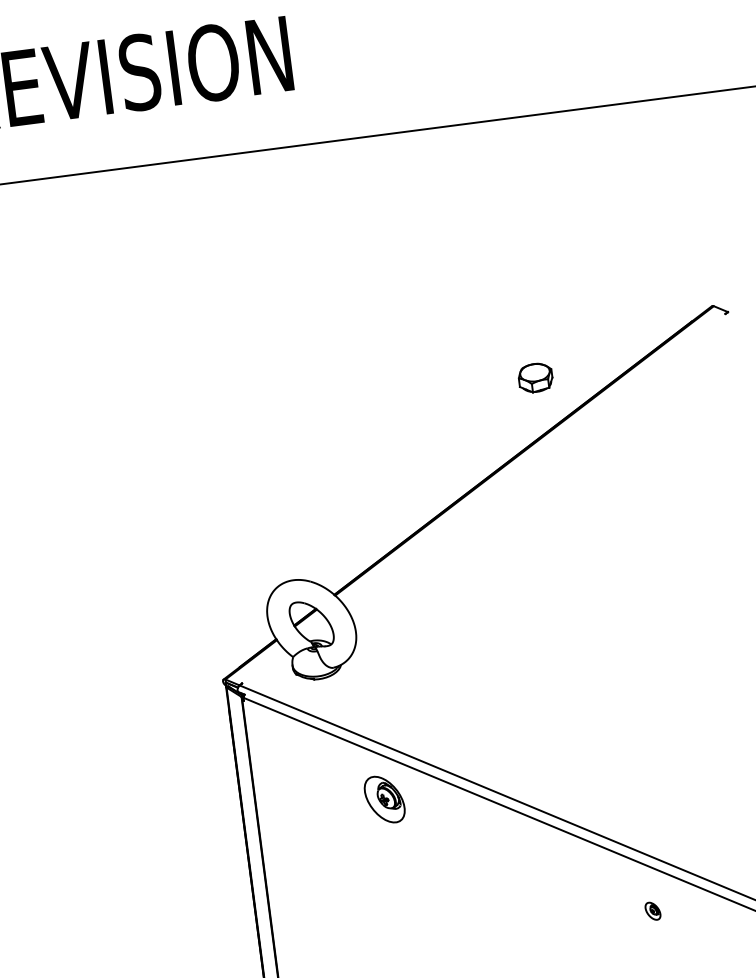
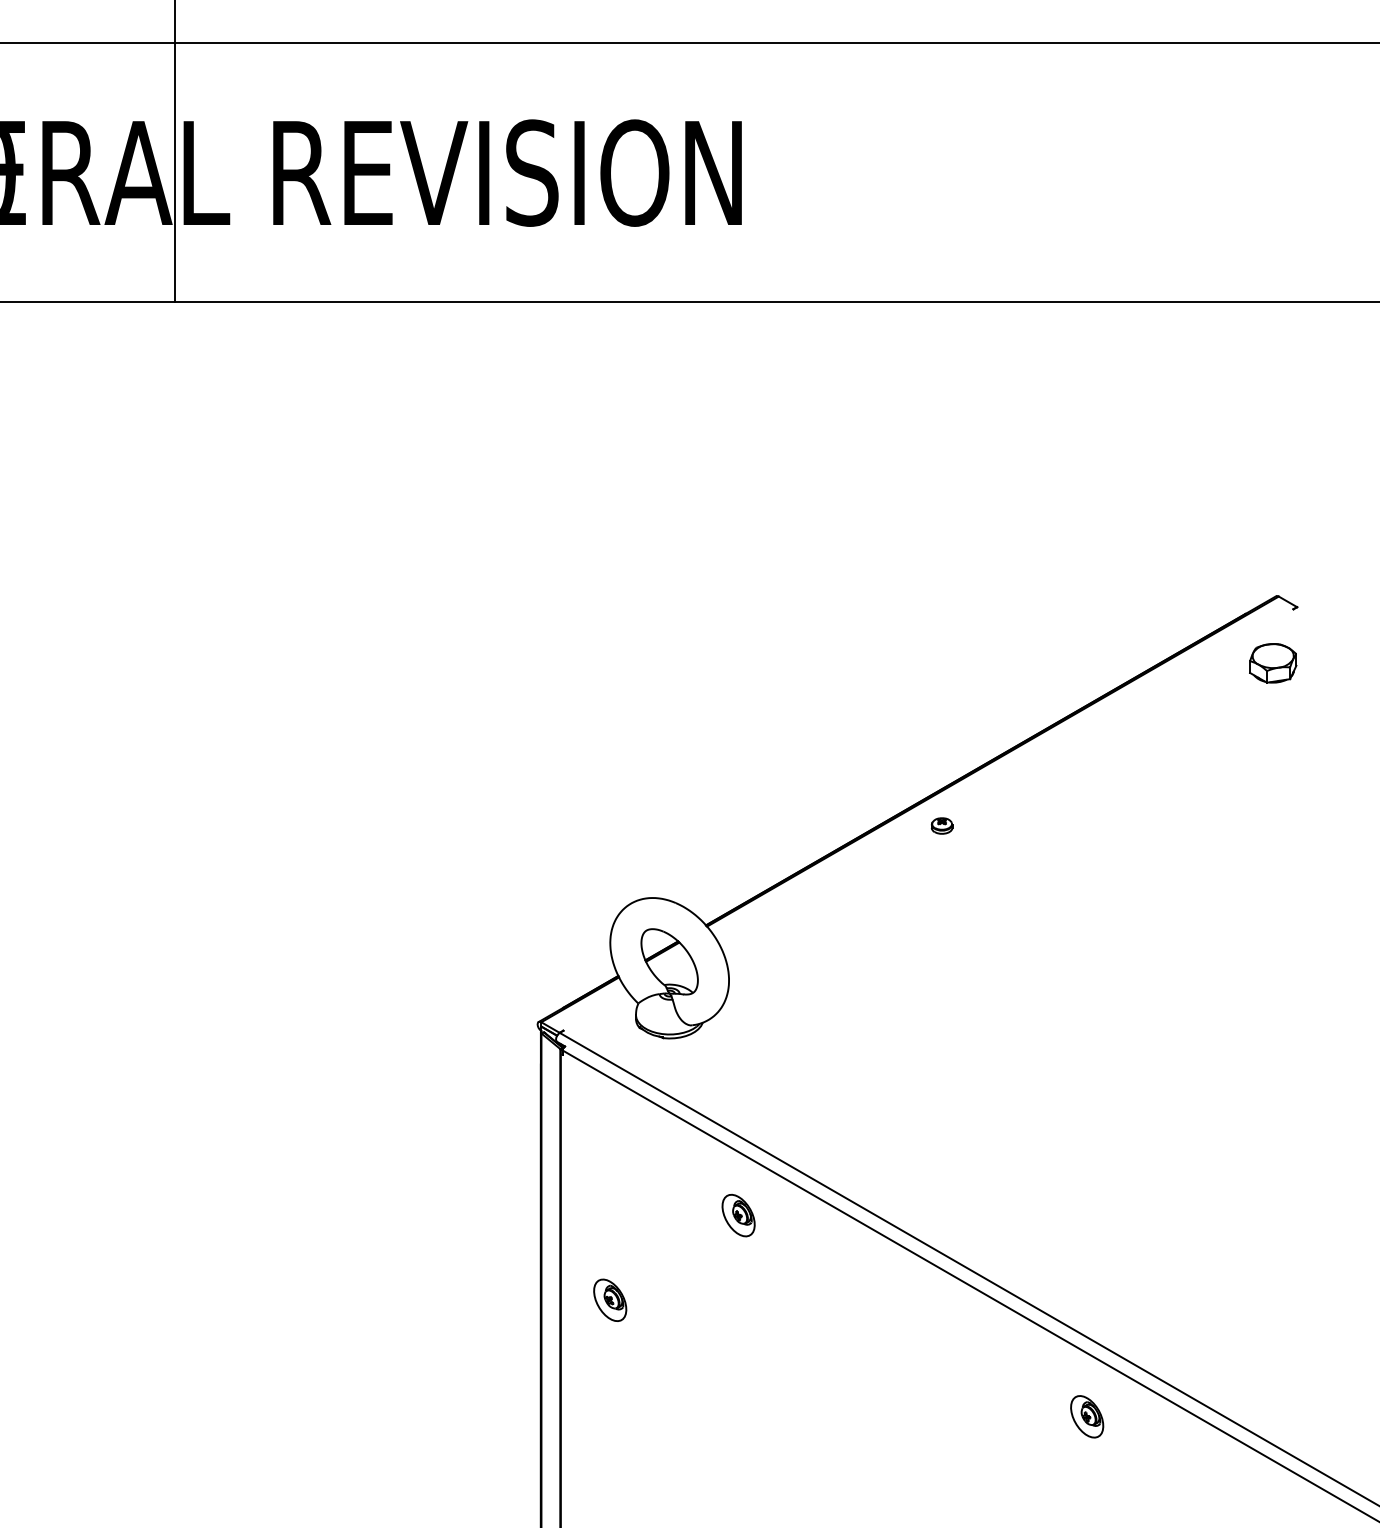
part: (535, 378) -> (1273, 663), moved
part: (493, 501) -> (941, 825), added
part: (384, 799) -> (738, 1215), size x0.62
part: (300, 871) -> (610, 1299), added
part: (653, 910) -> (1087, 1416), size x1.67

